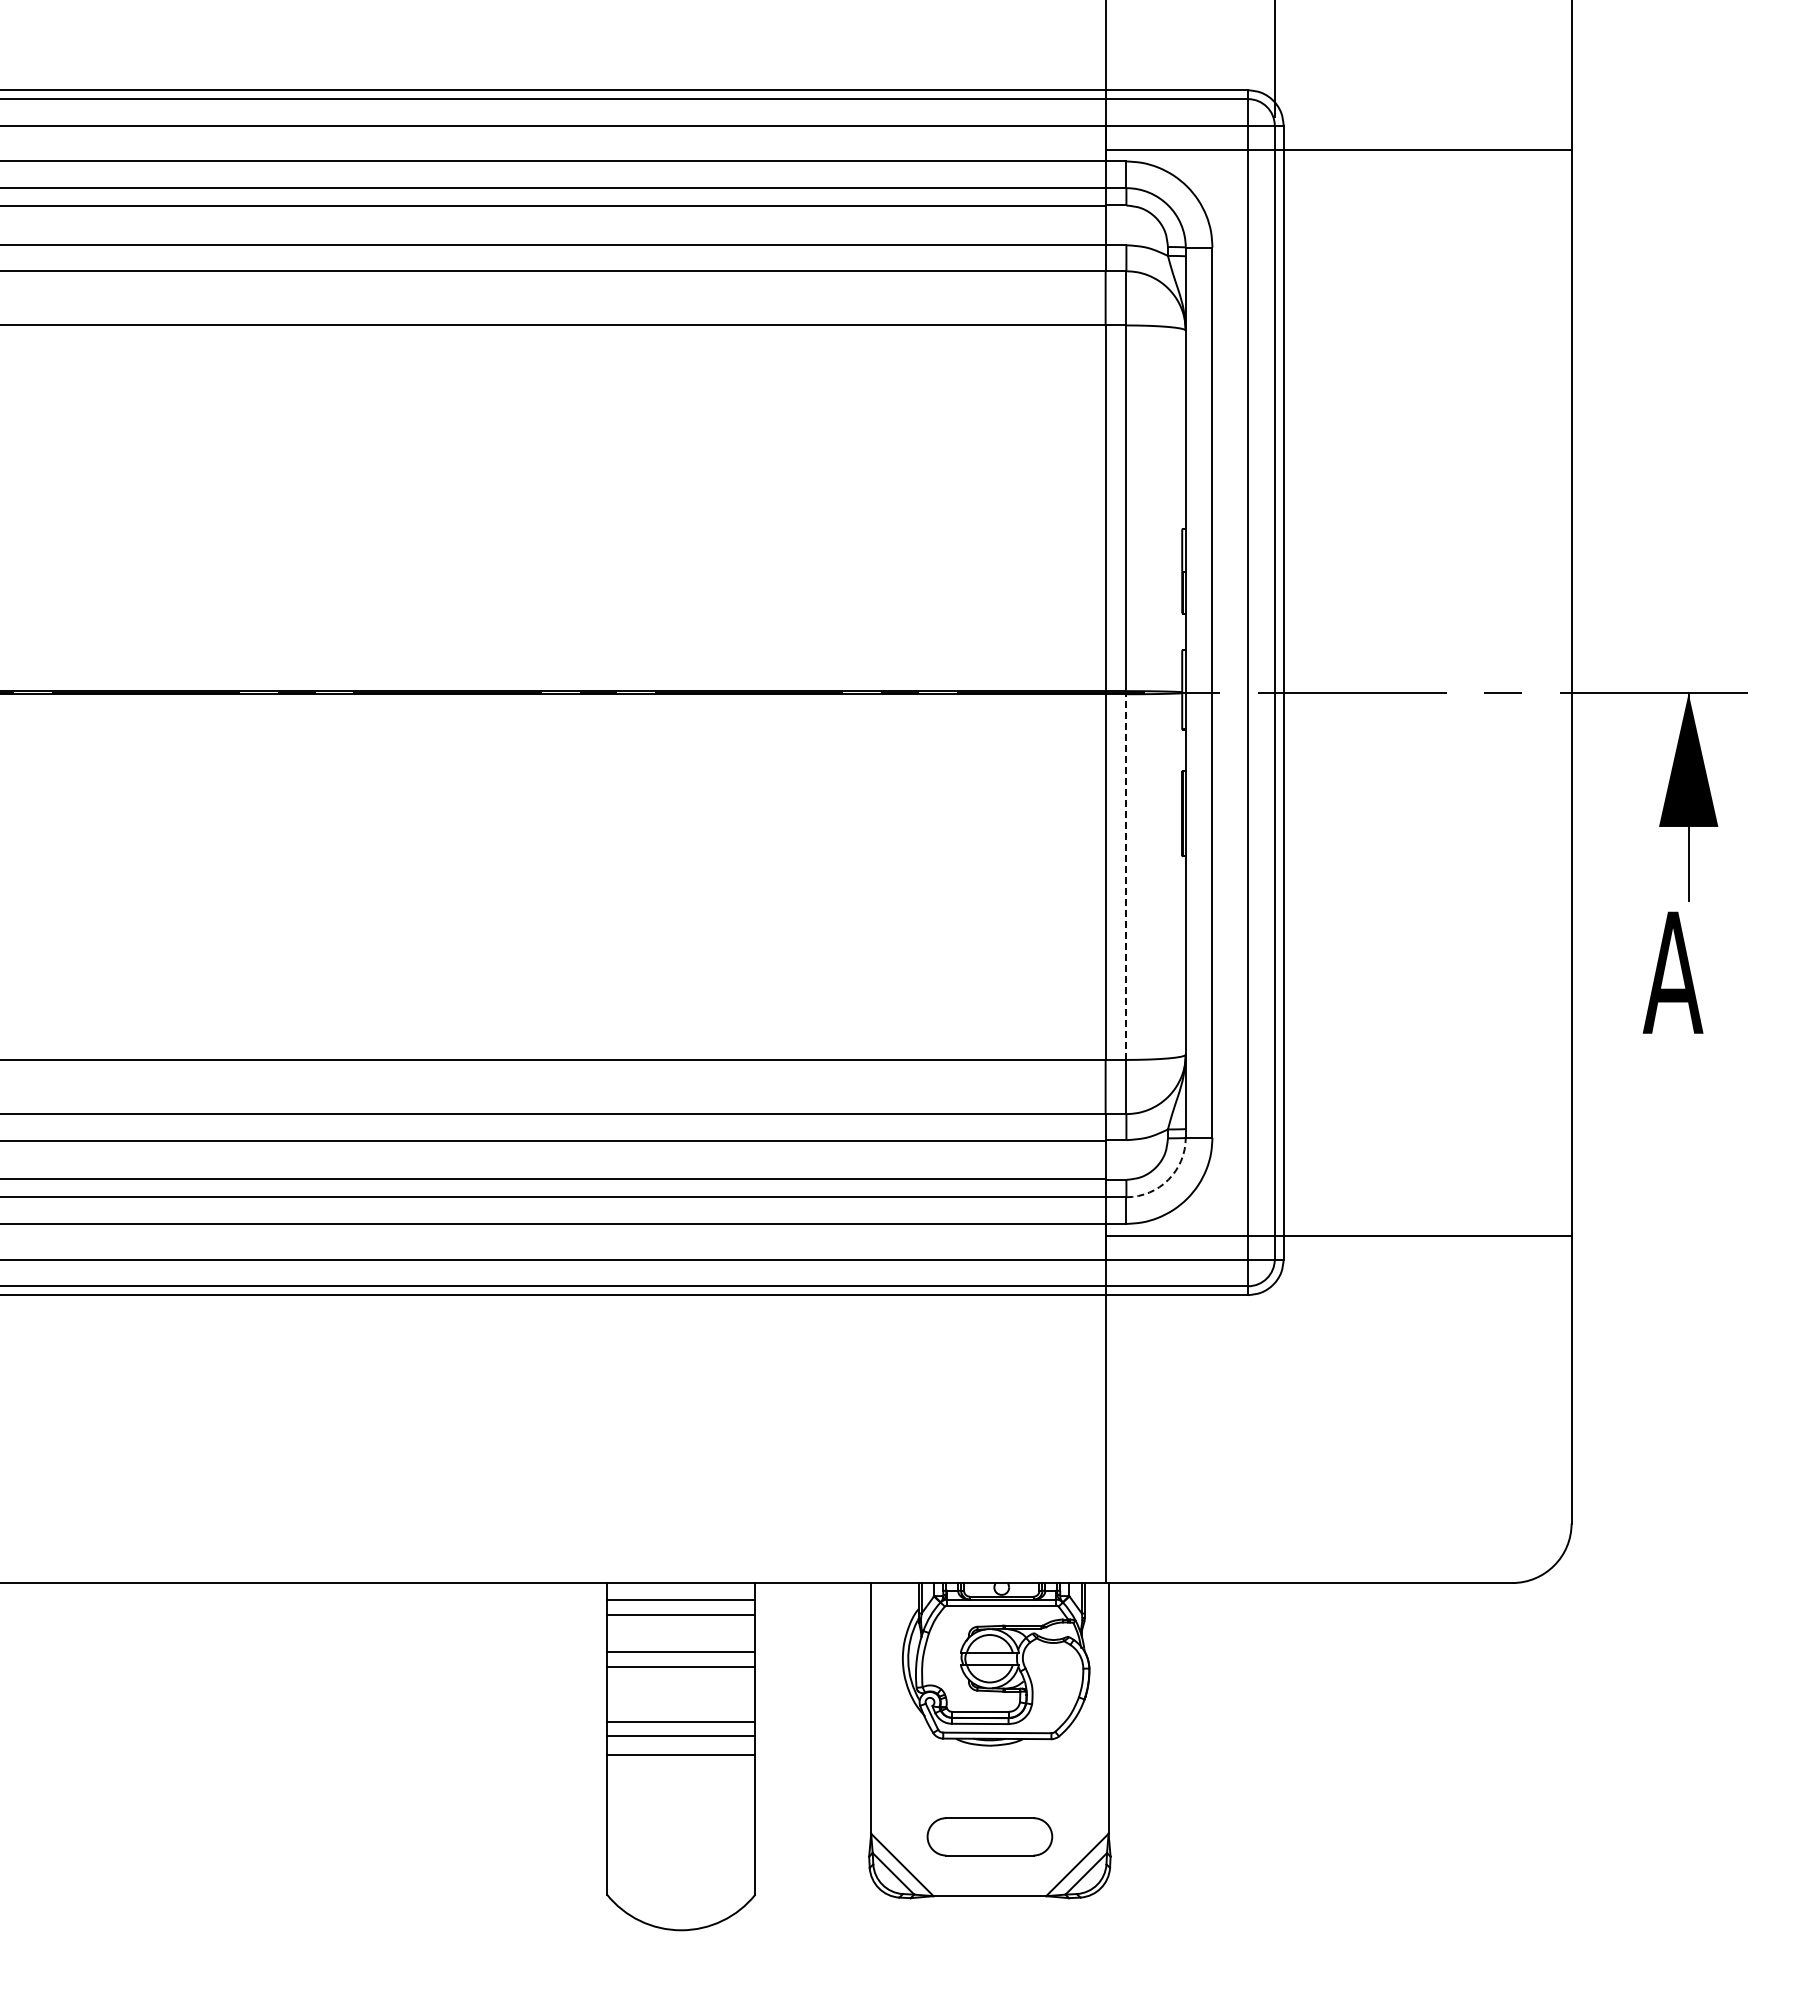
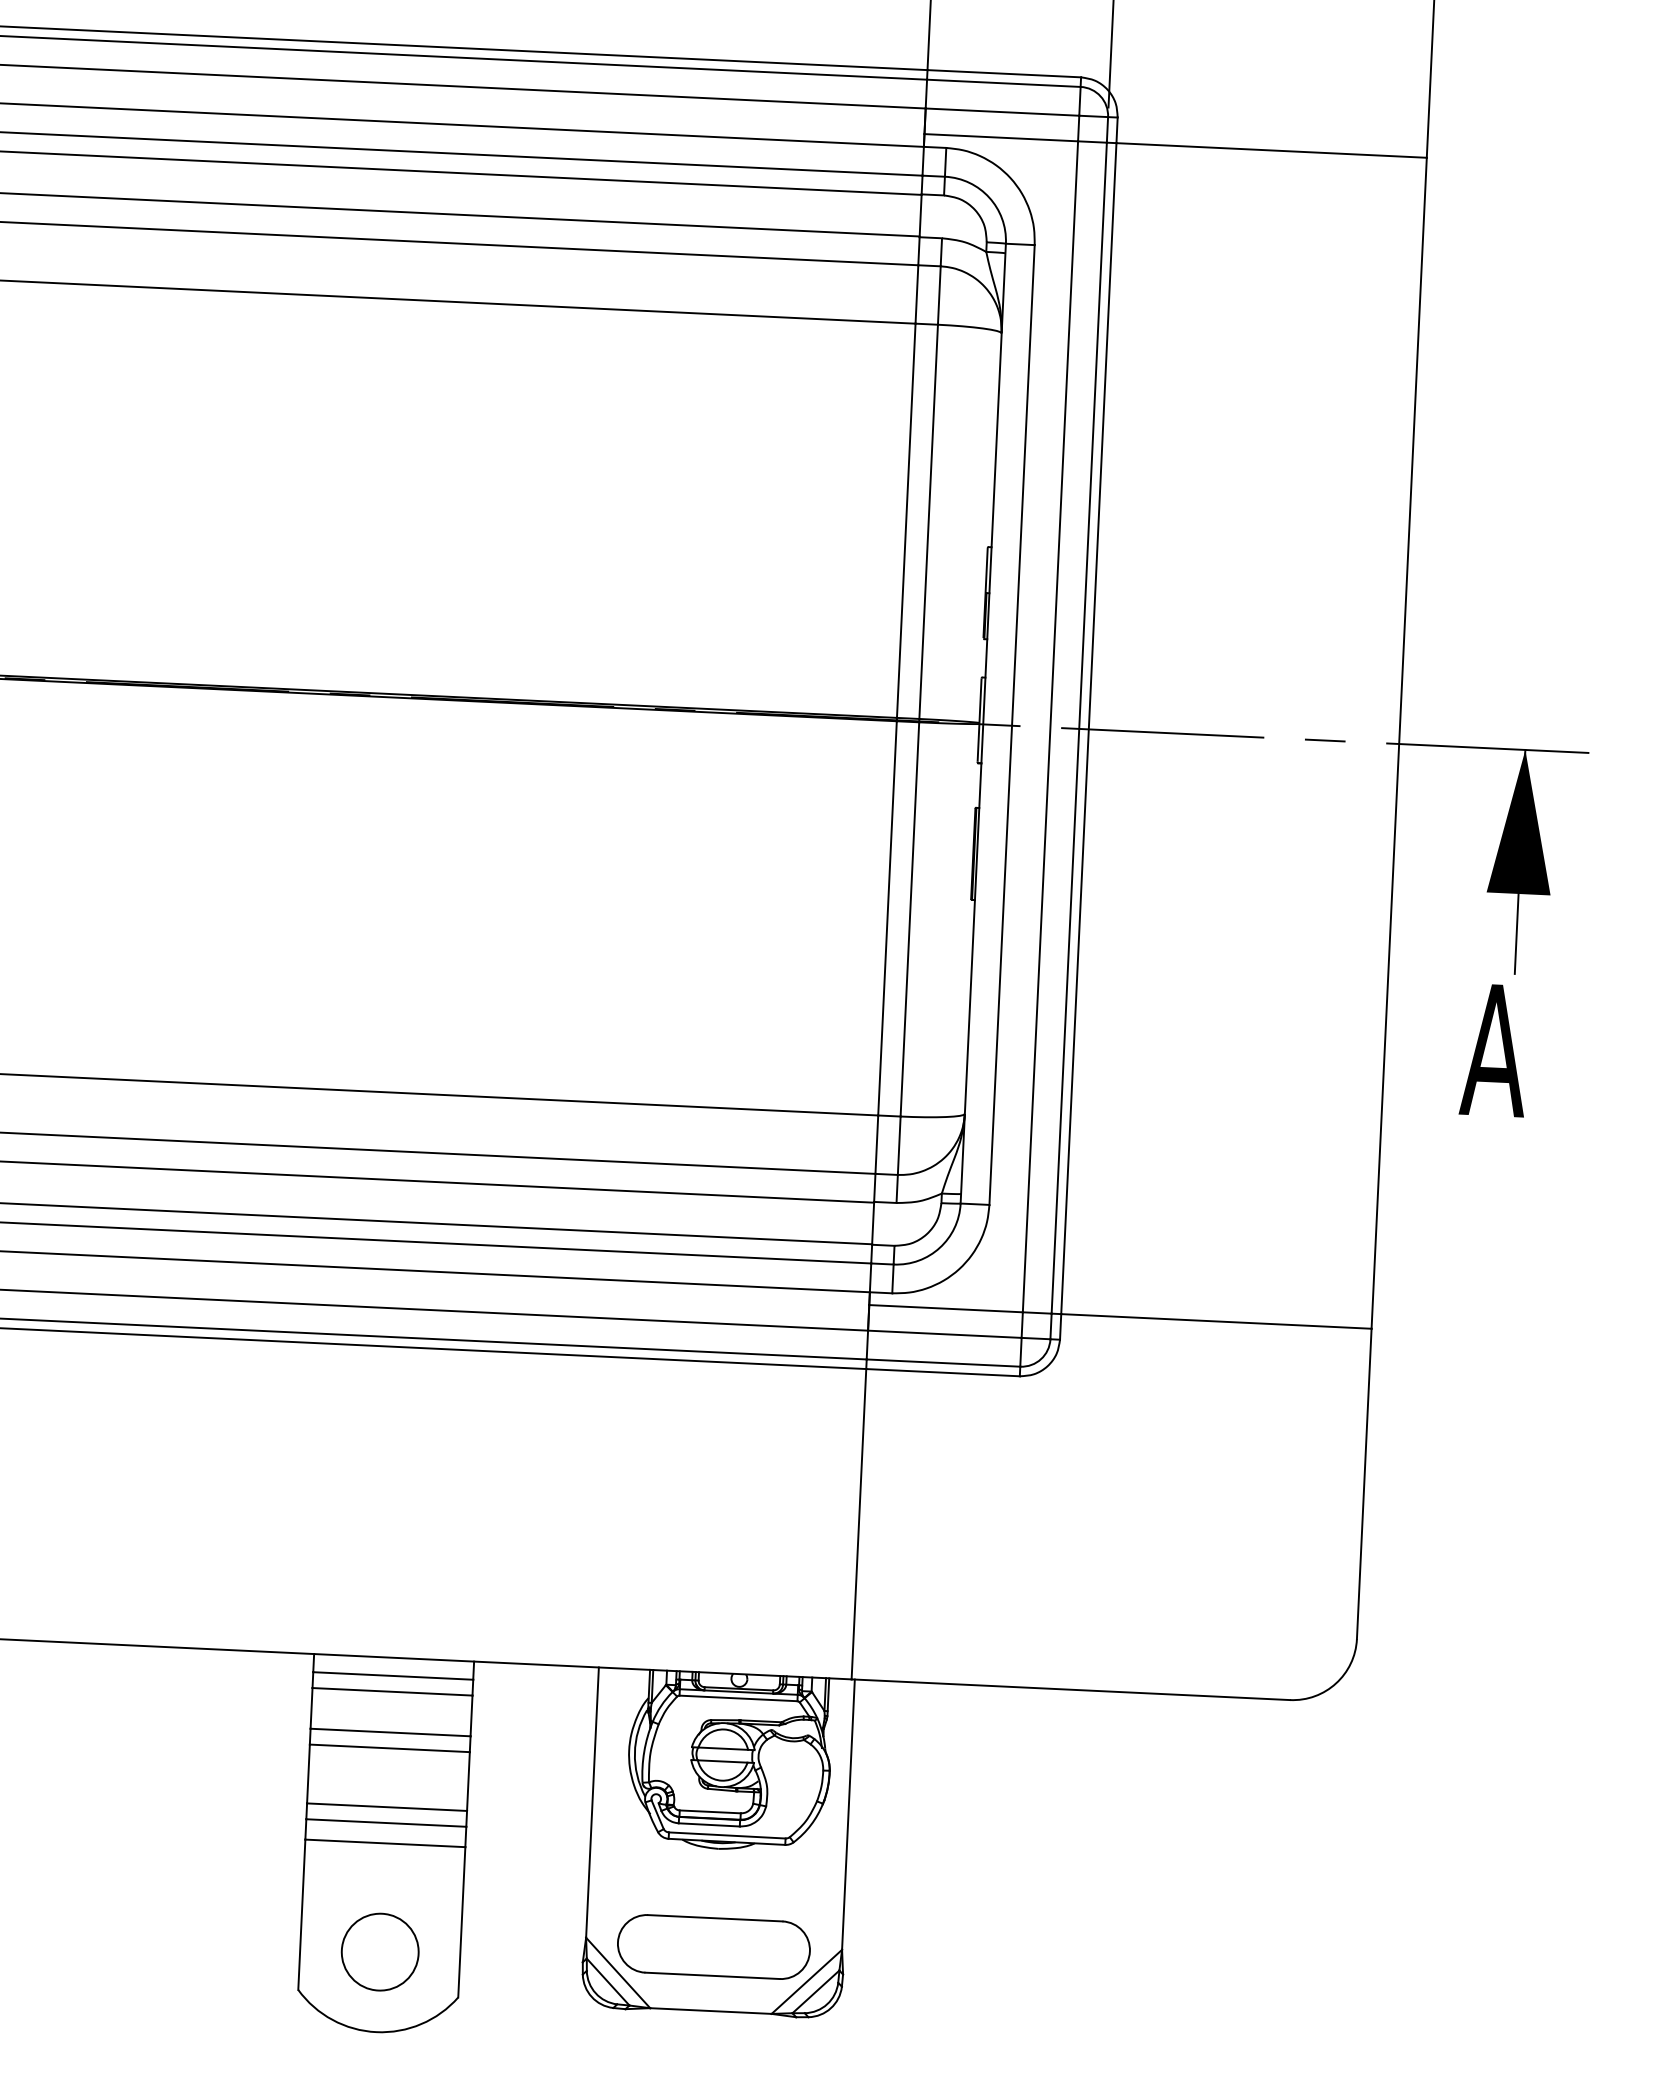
line: (1126, 877) -> (909, 919), dashed -> solid
arc: (1168, 1179) -> (939, 1247), dashed -> solid
part: (989, 1836) -> (713, 1946), size x1.43
circle: (680, 1855) -> (379, 1951), added

